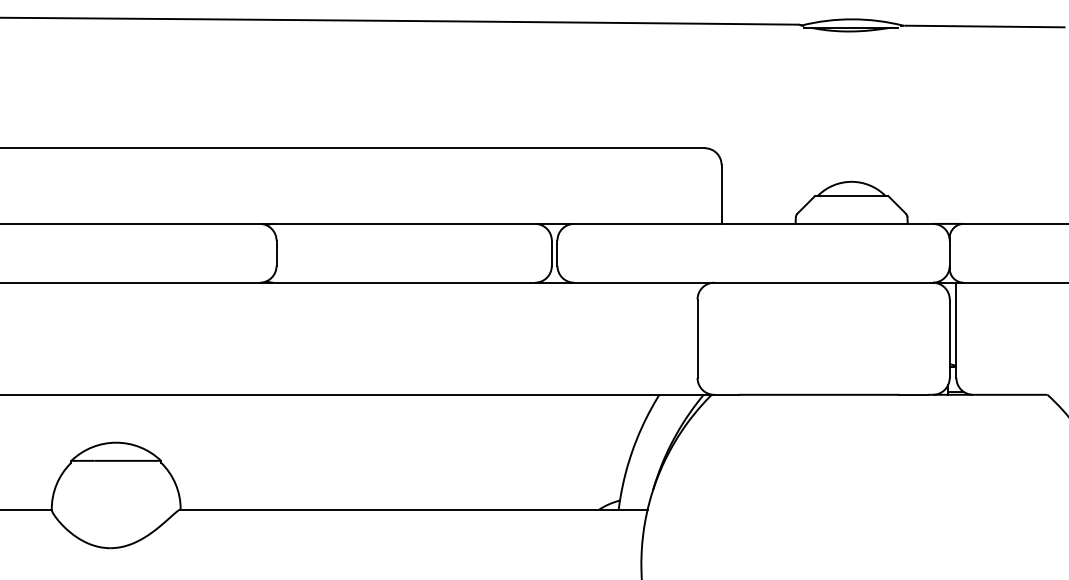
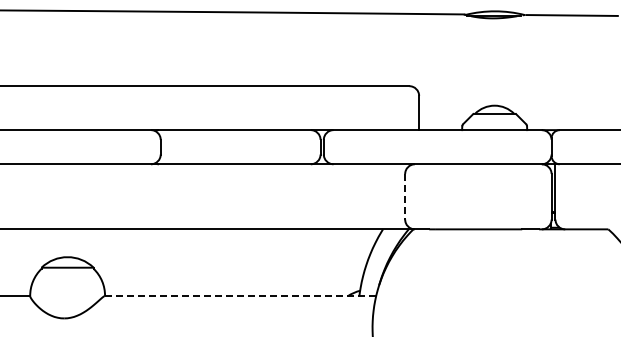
line: (698, 338) -> (405, 196), solid -> dashed
line: (413, 510) -> (240, 296), solid -> dashed

